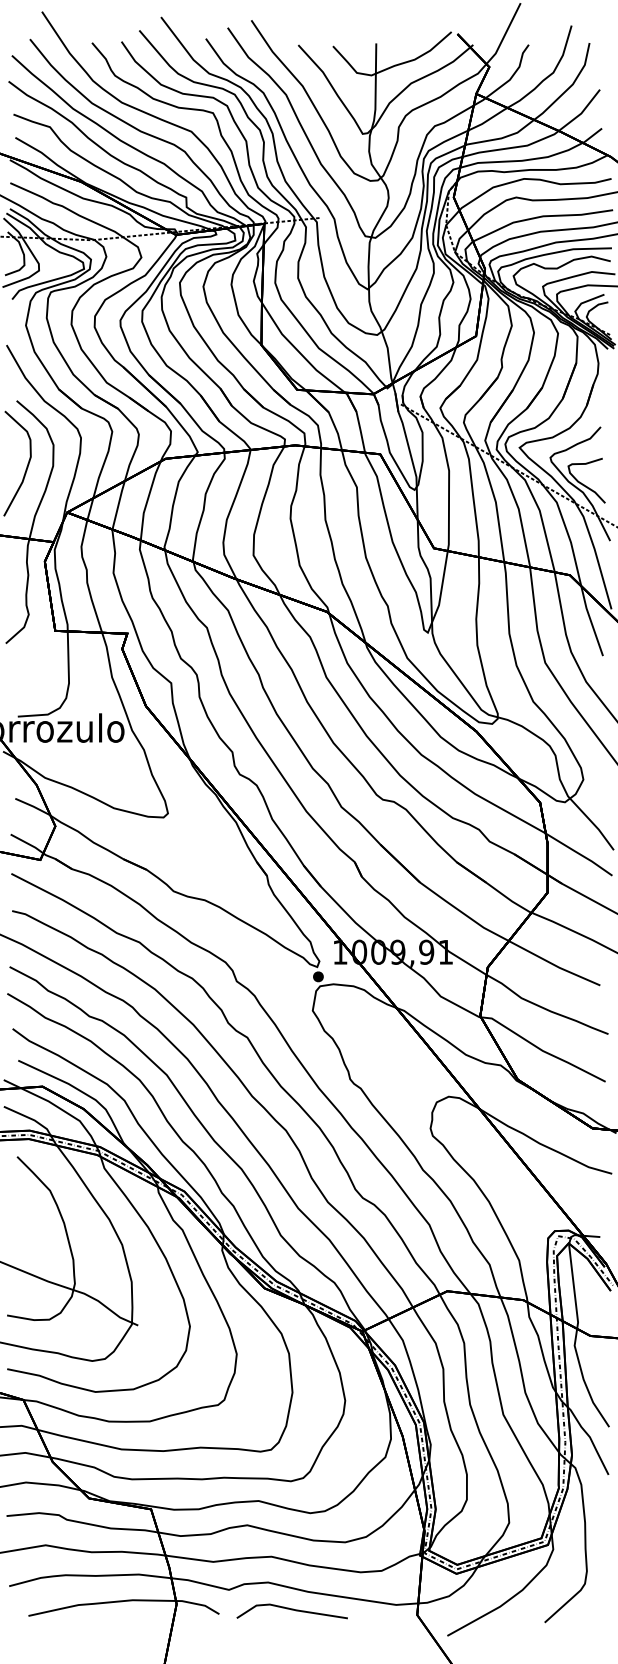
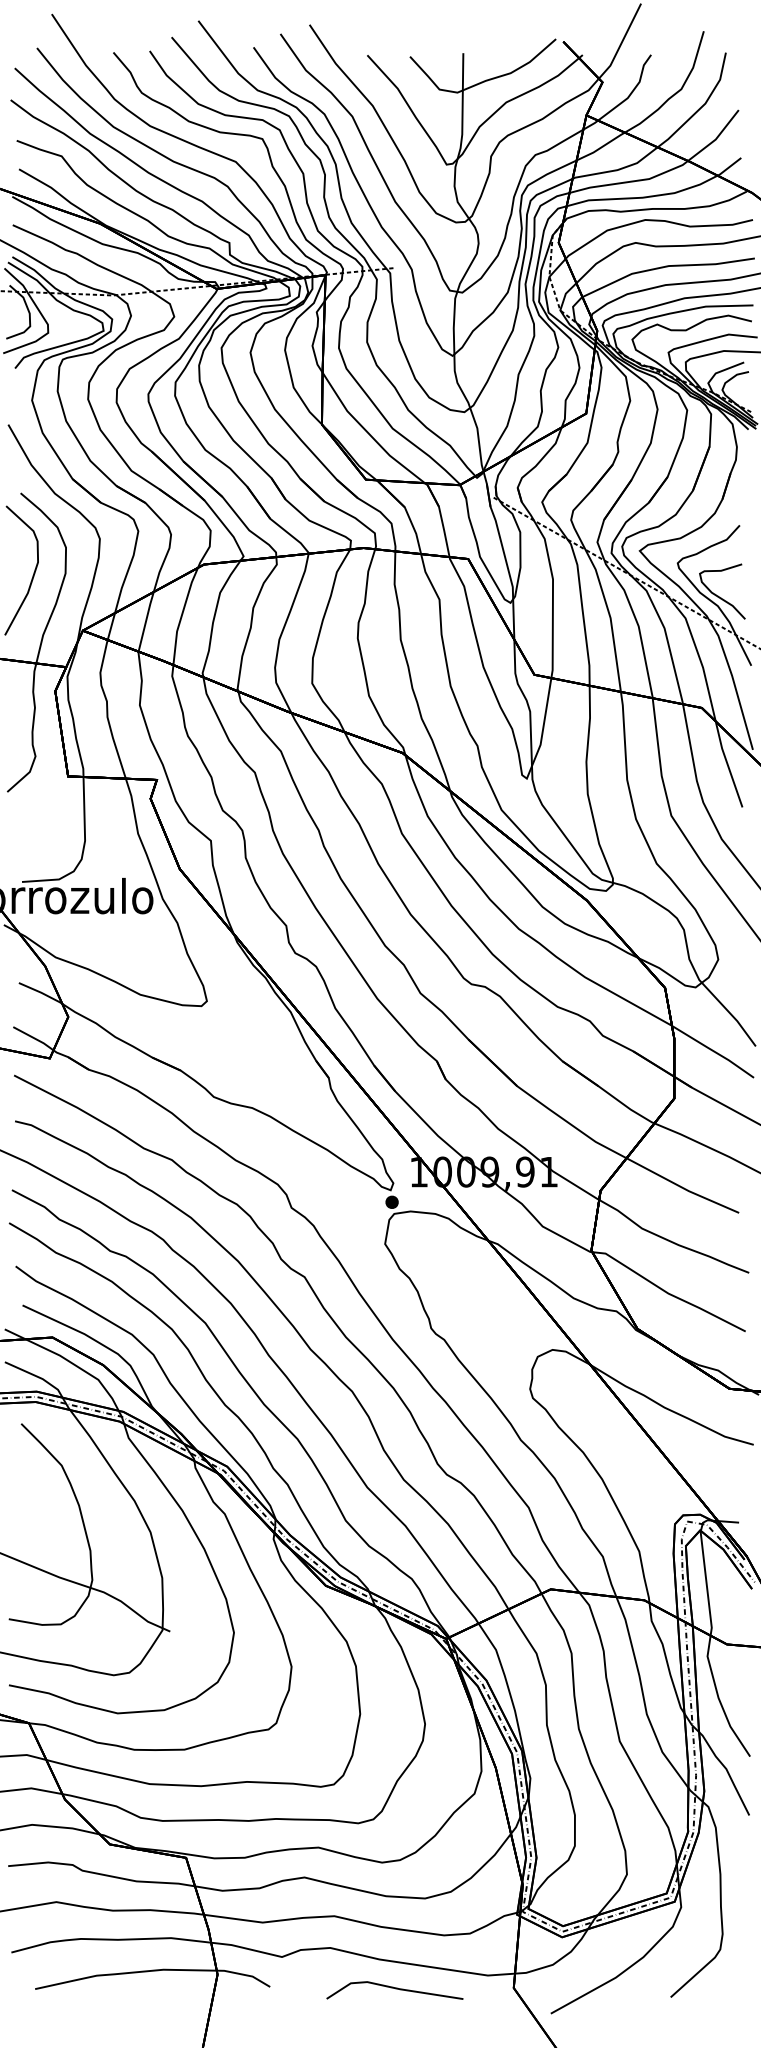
line: (292, 1610) -> (395, 1989), moved

